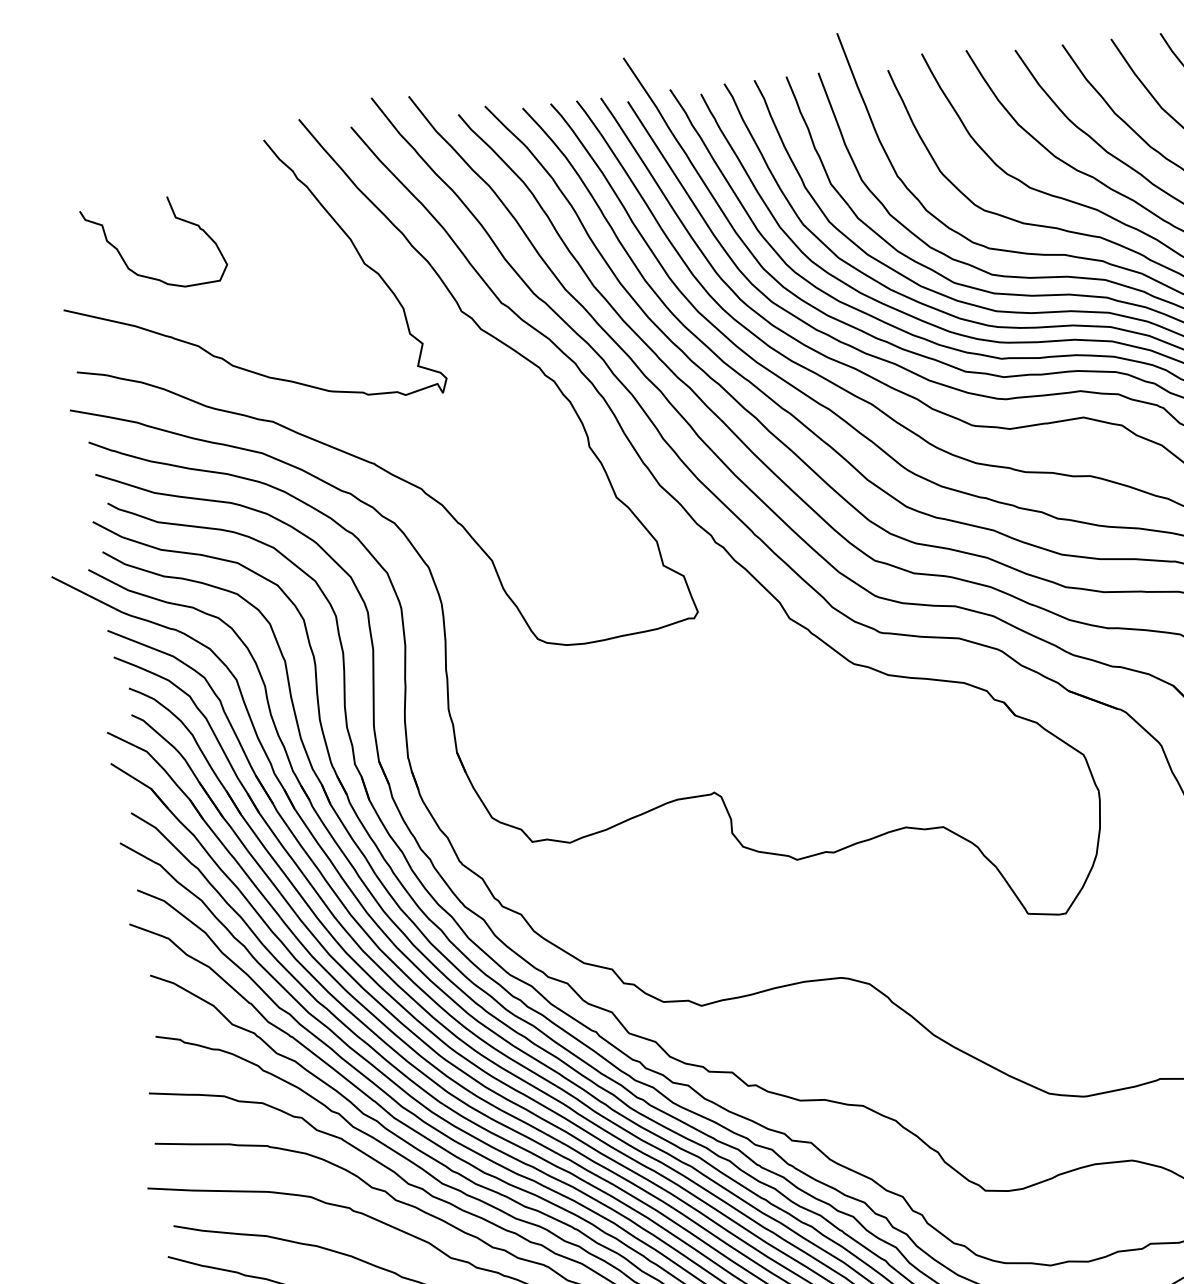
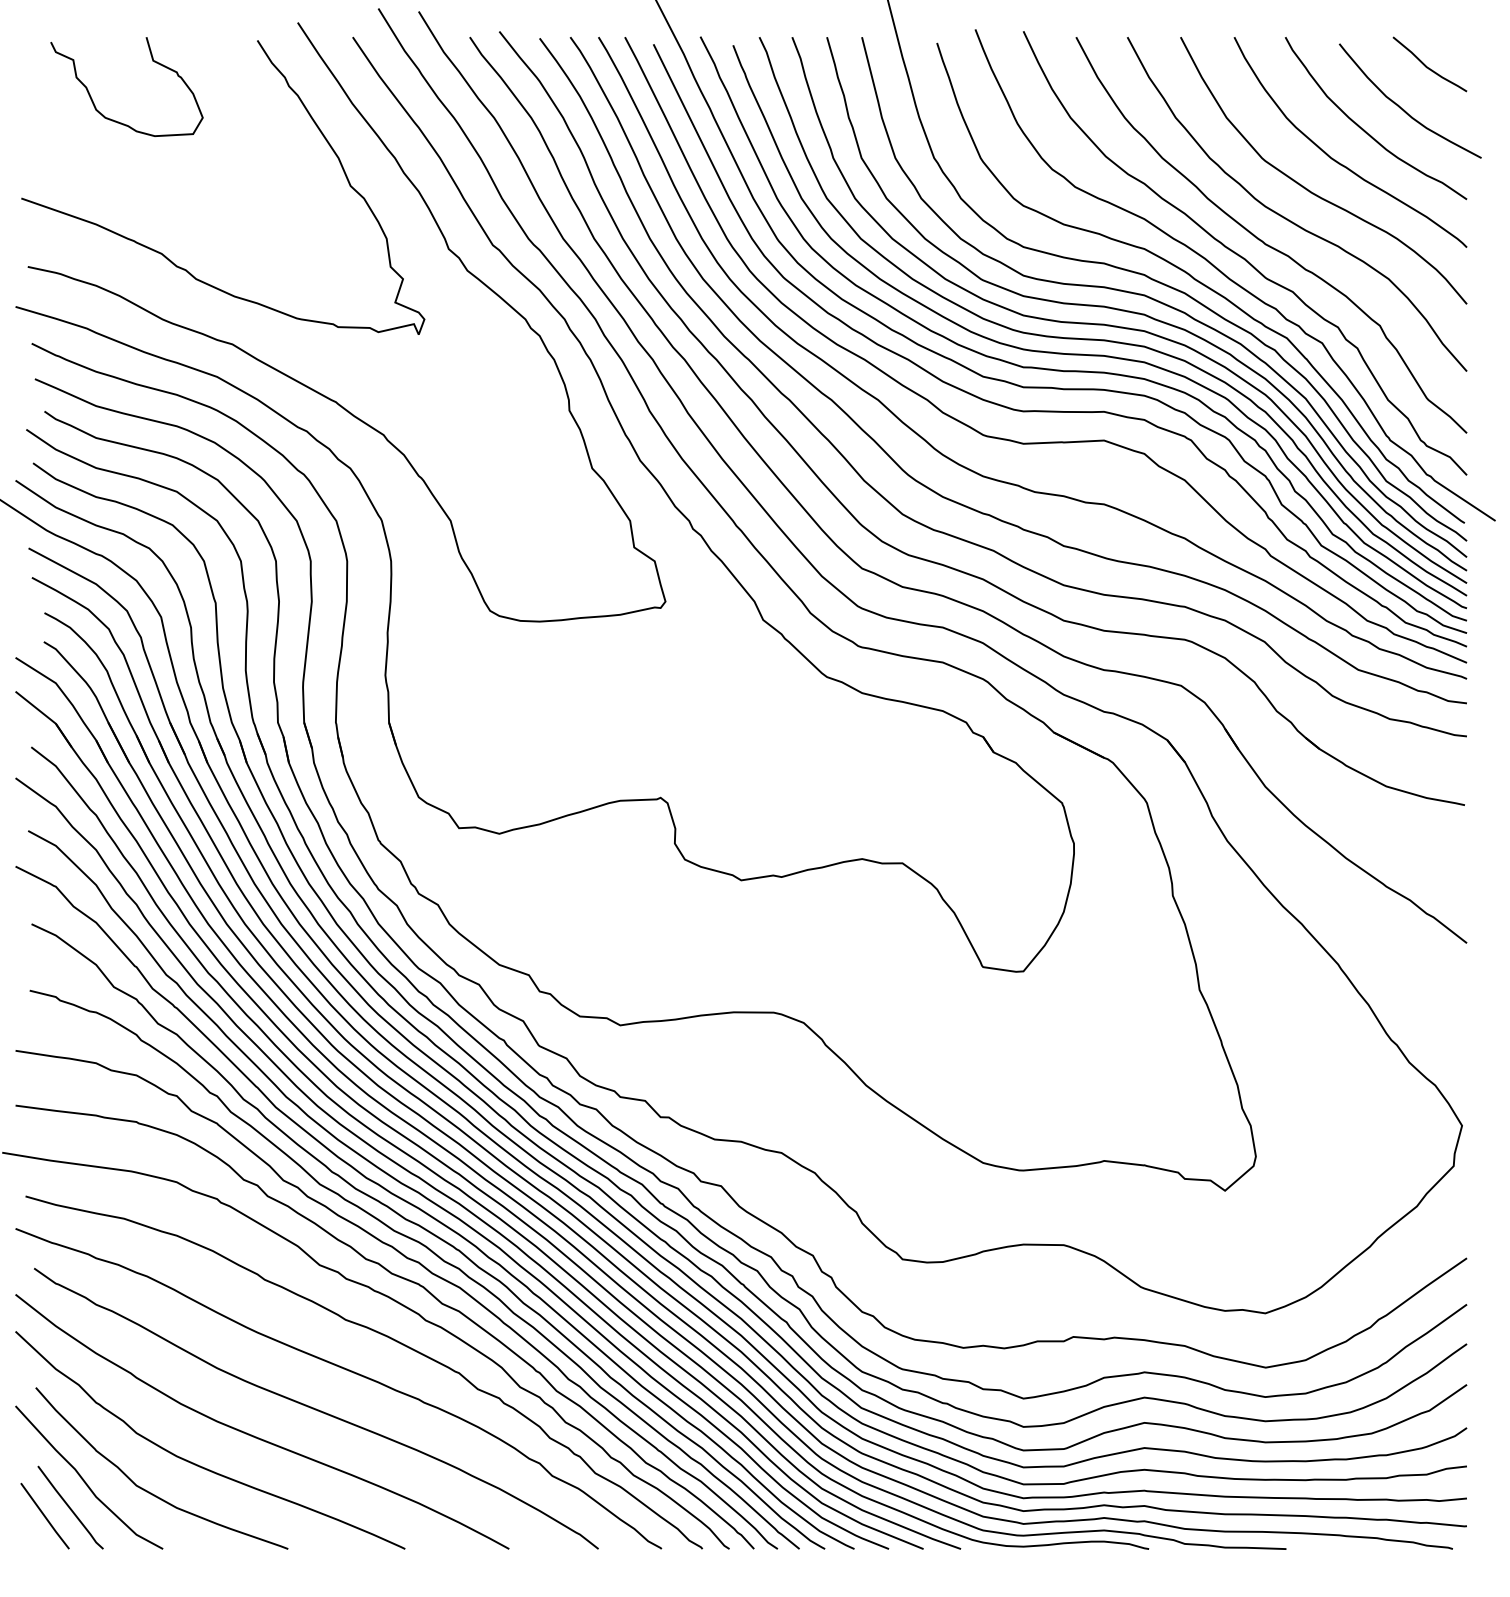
curve: (148, 276) -> (116, 120), moved

